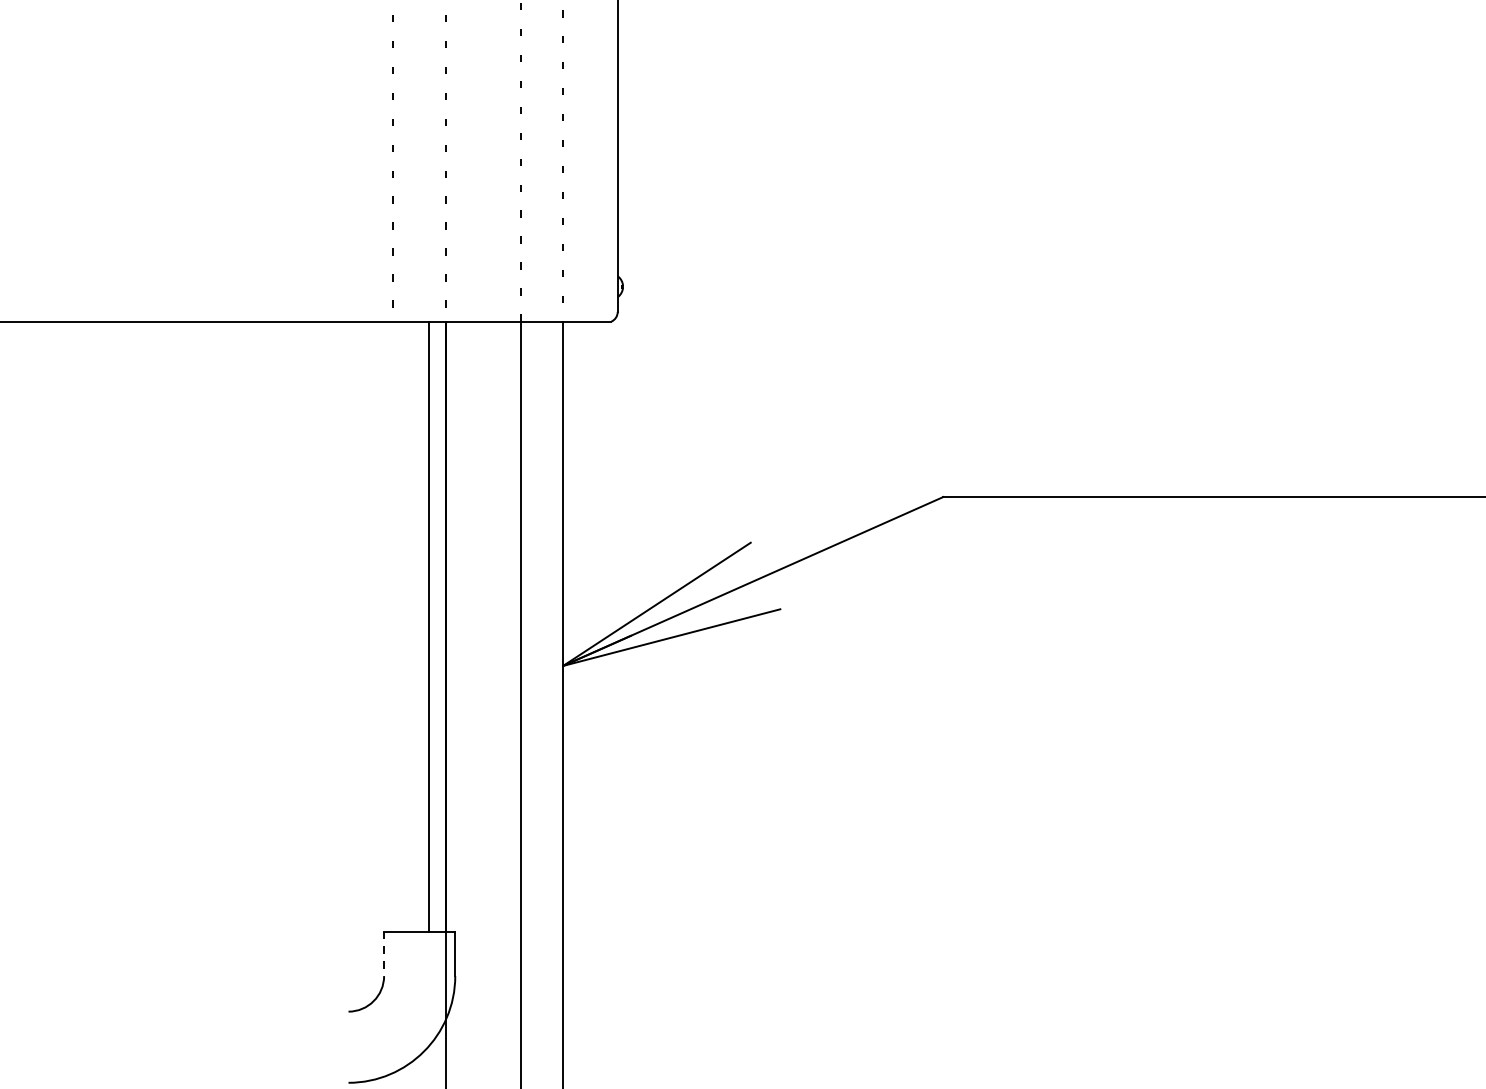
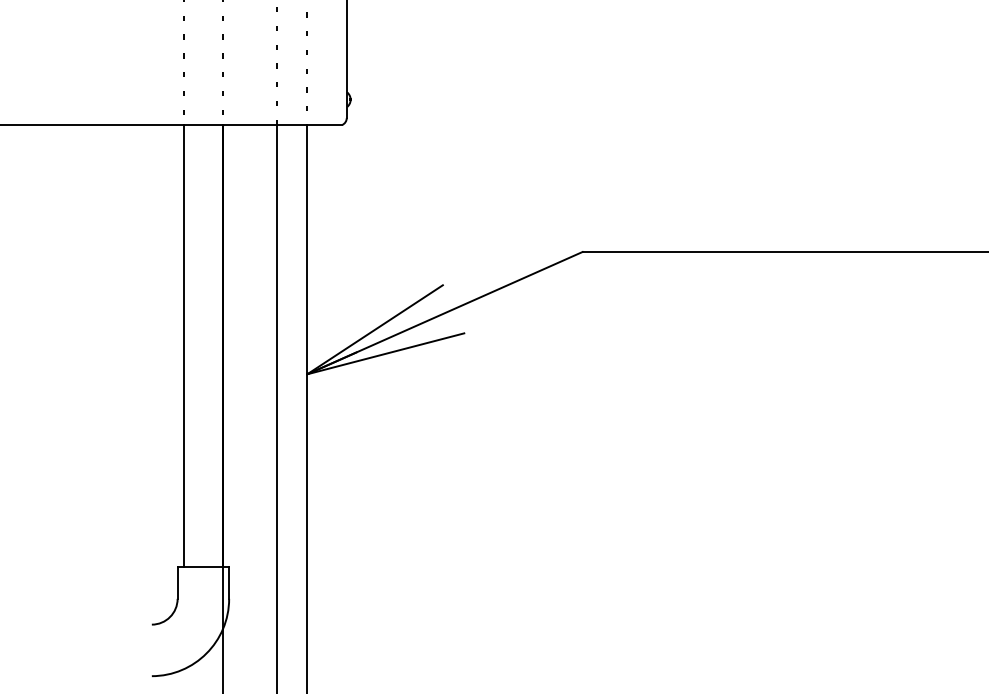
line: (429, 626) -> (184, 345), moved
line: (384, 954) -> (177, 583), dashed -> solid

